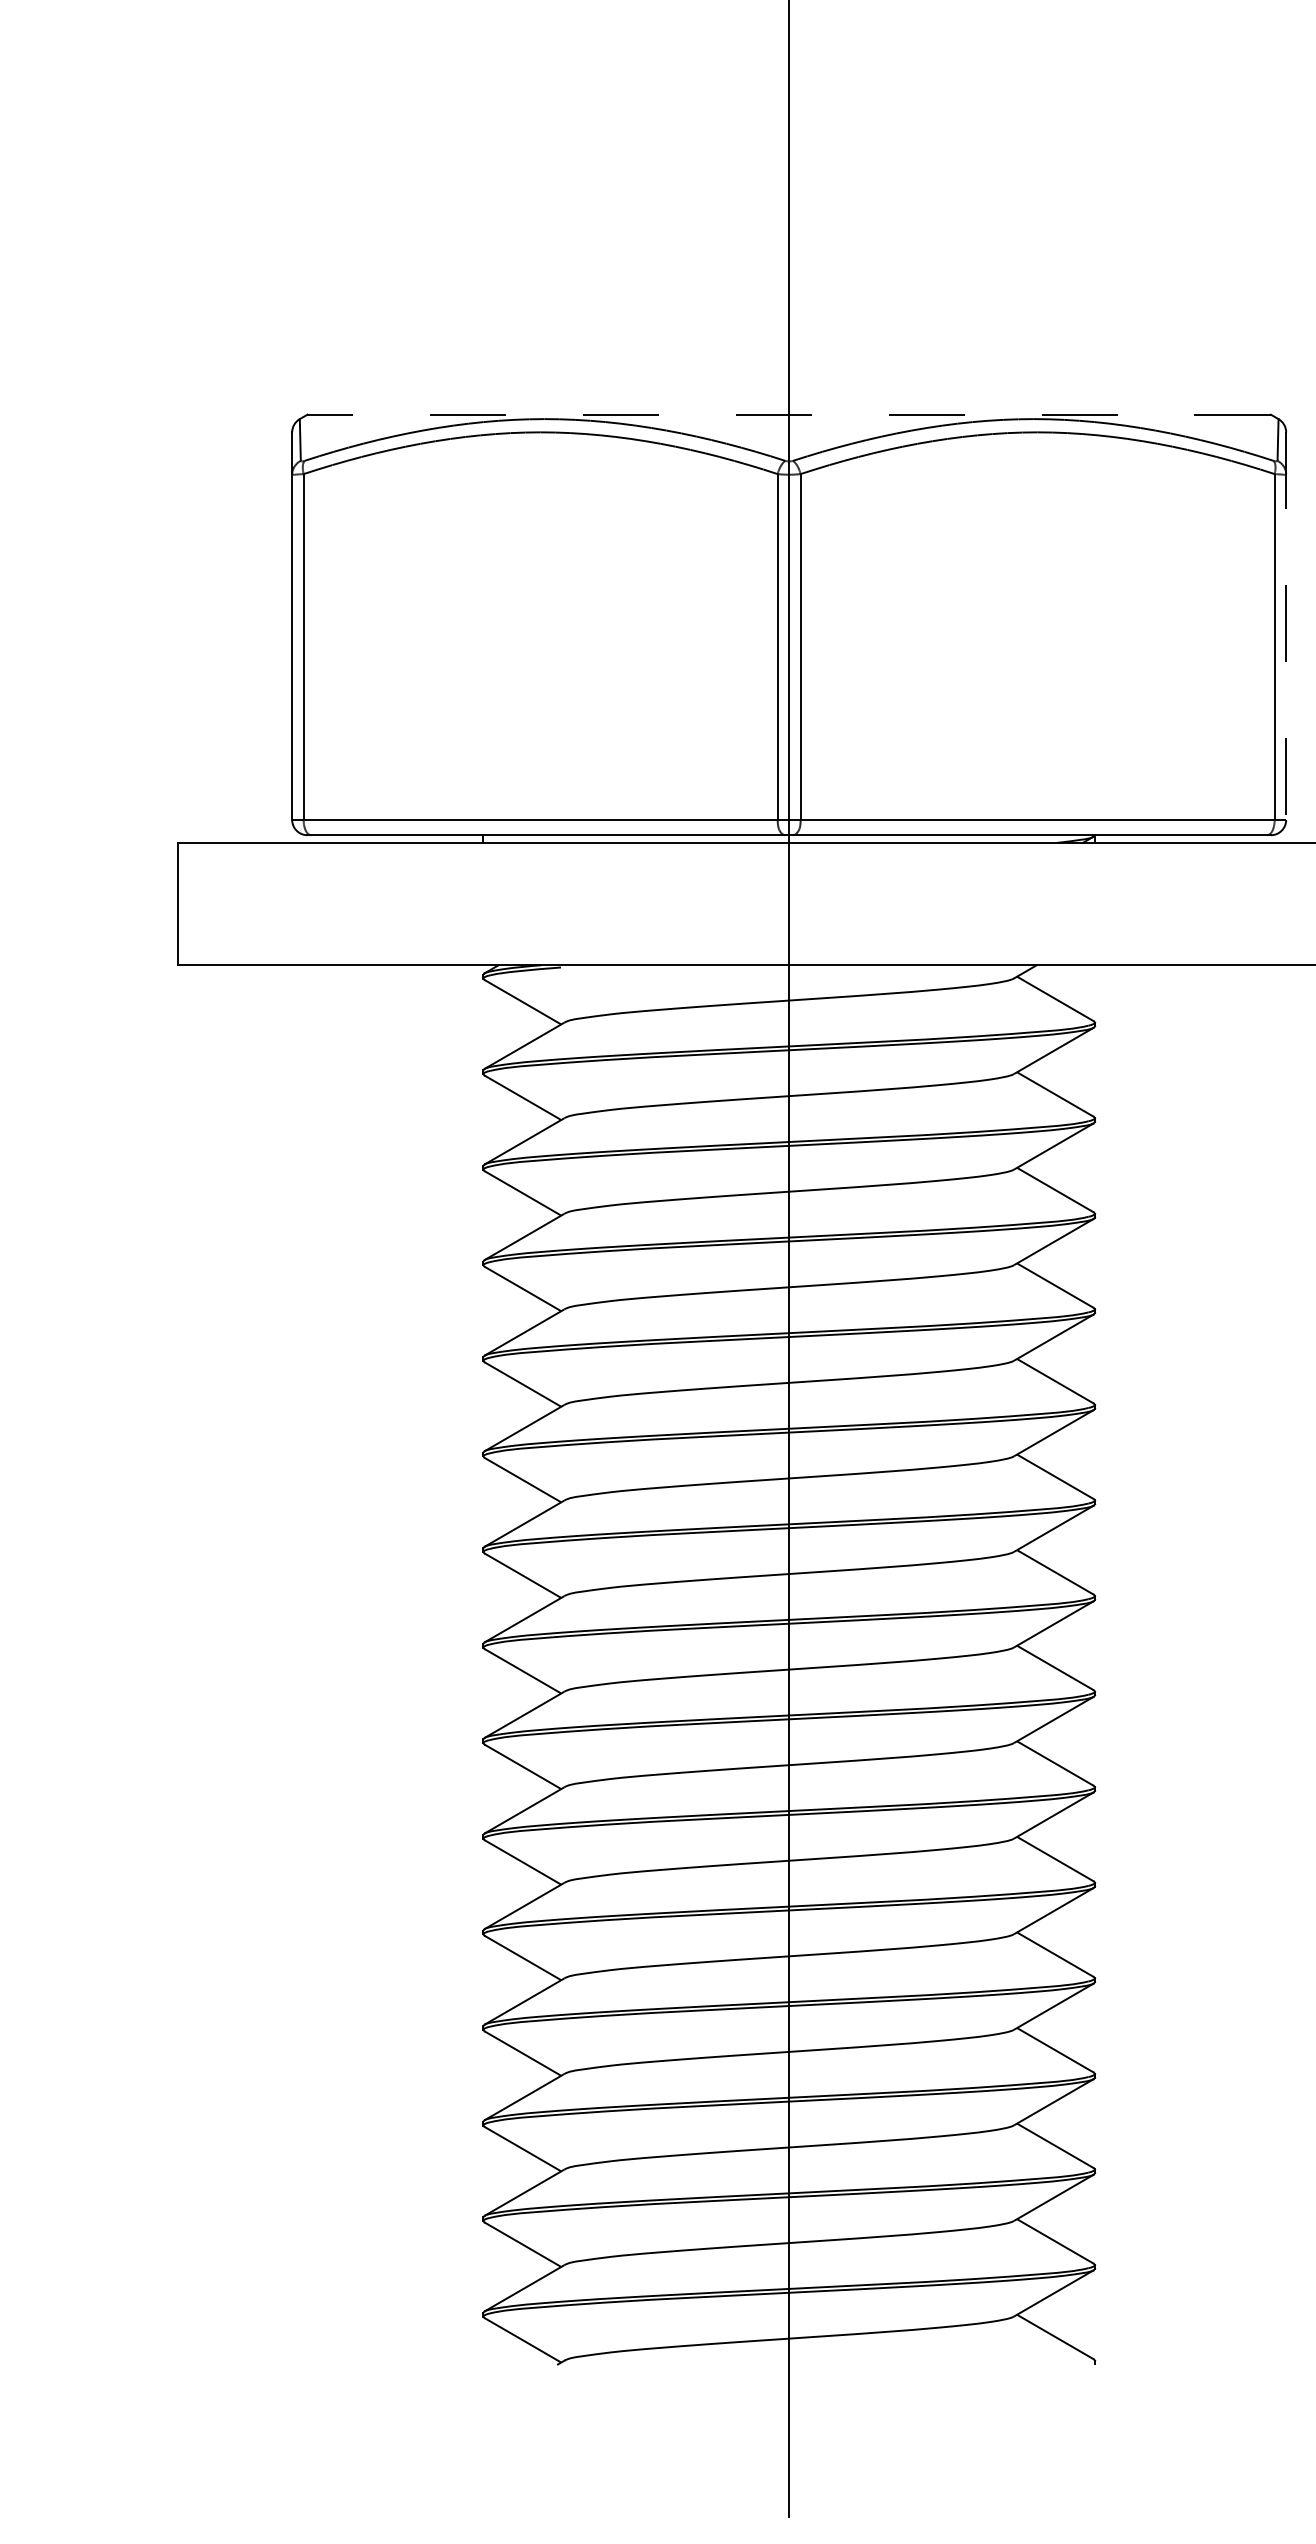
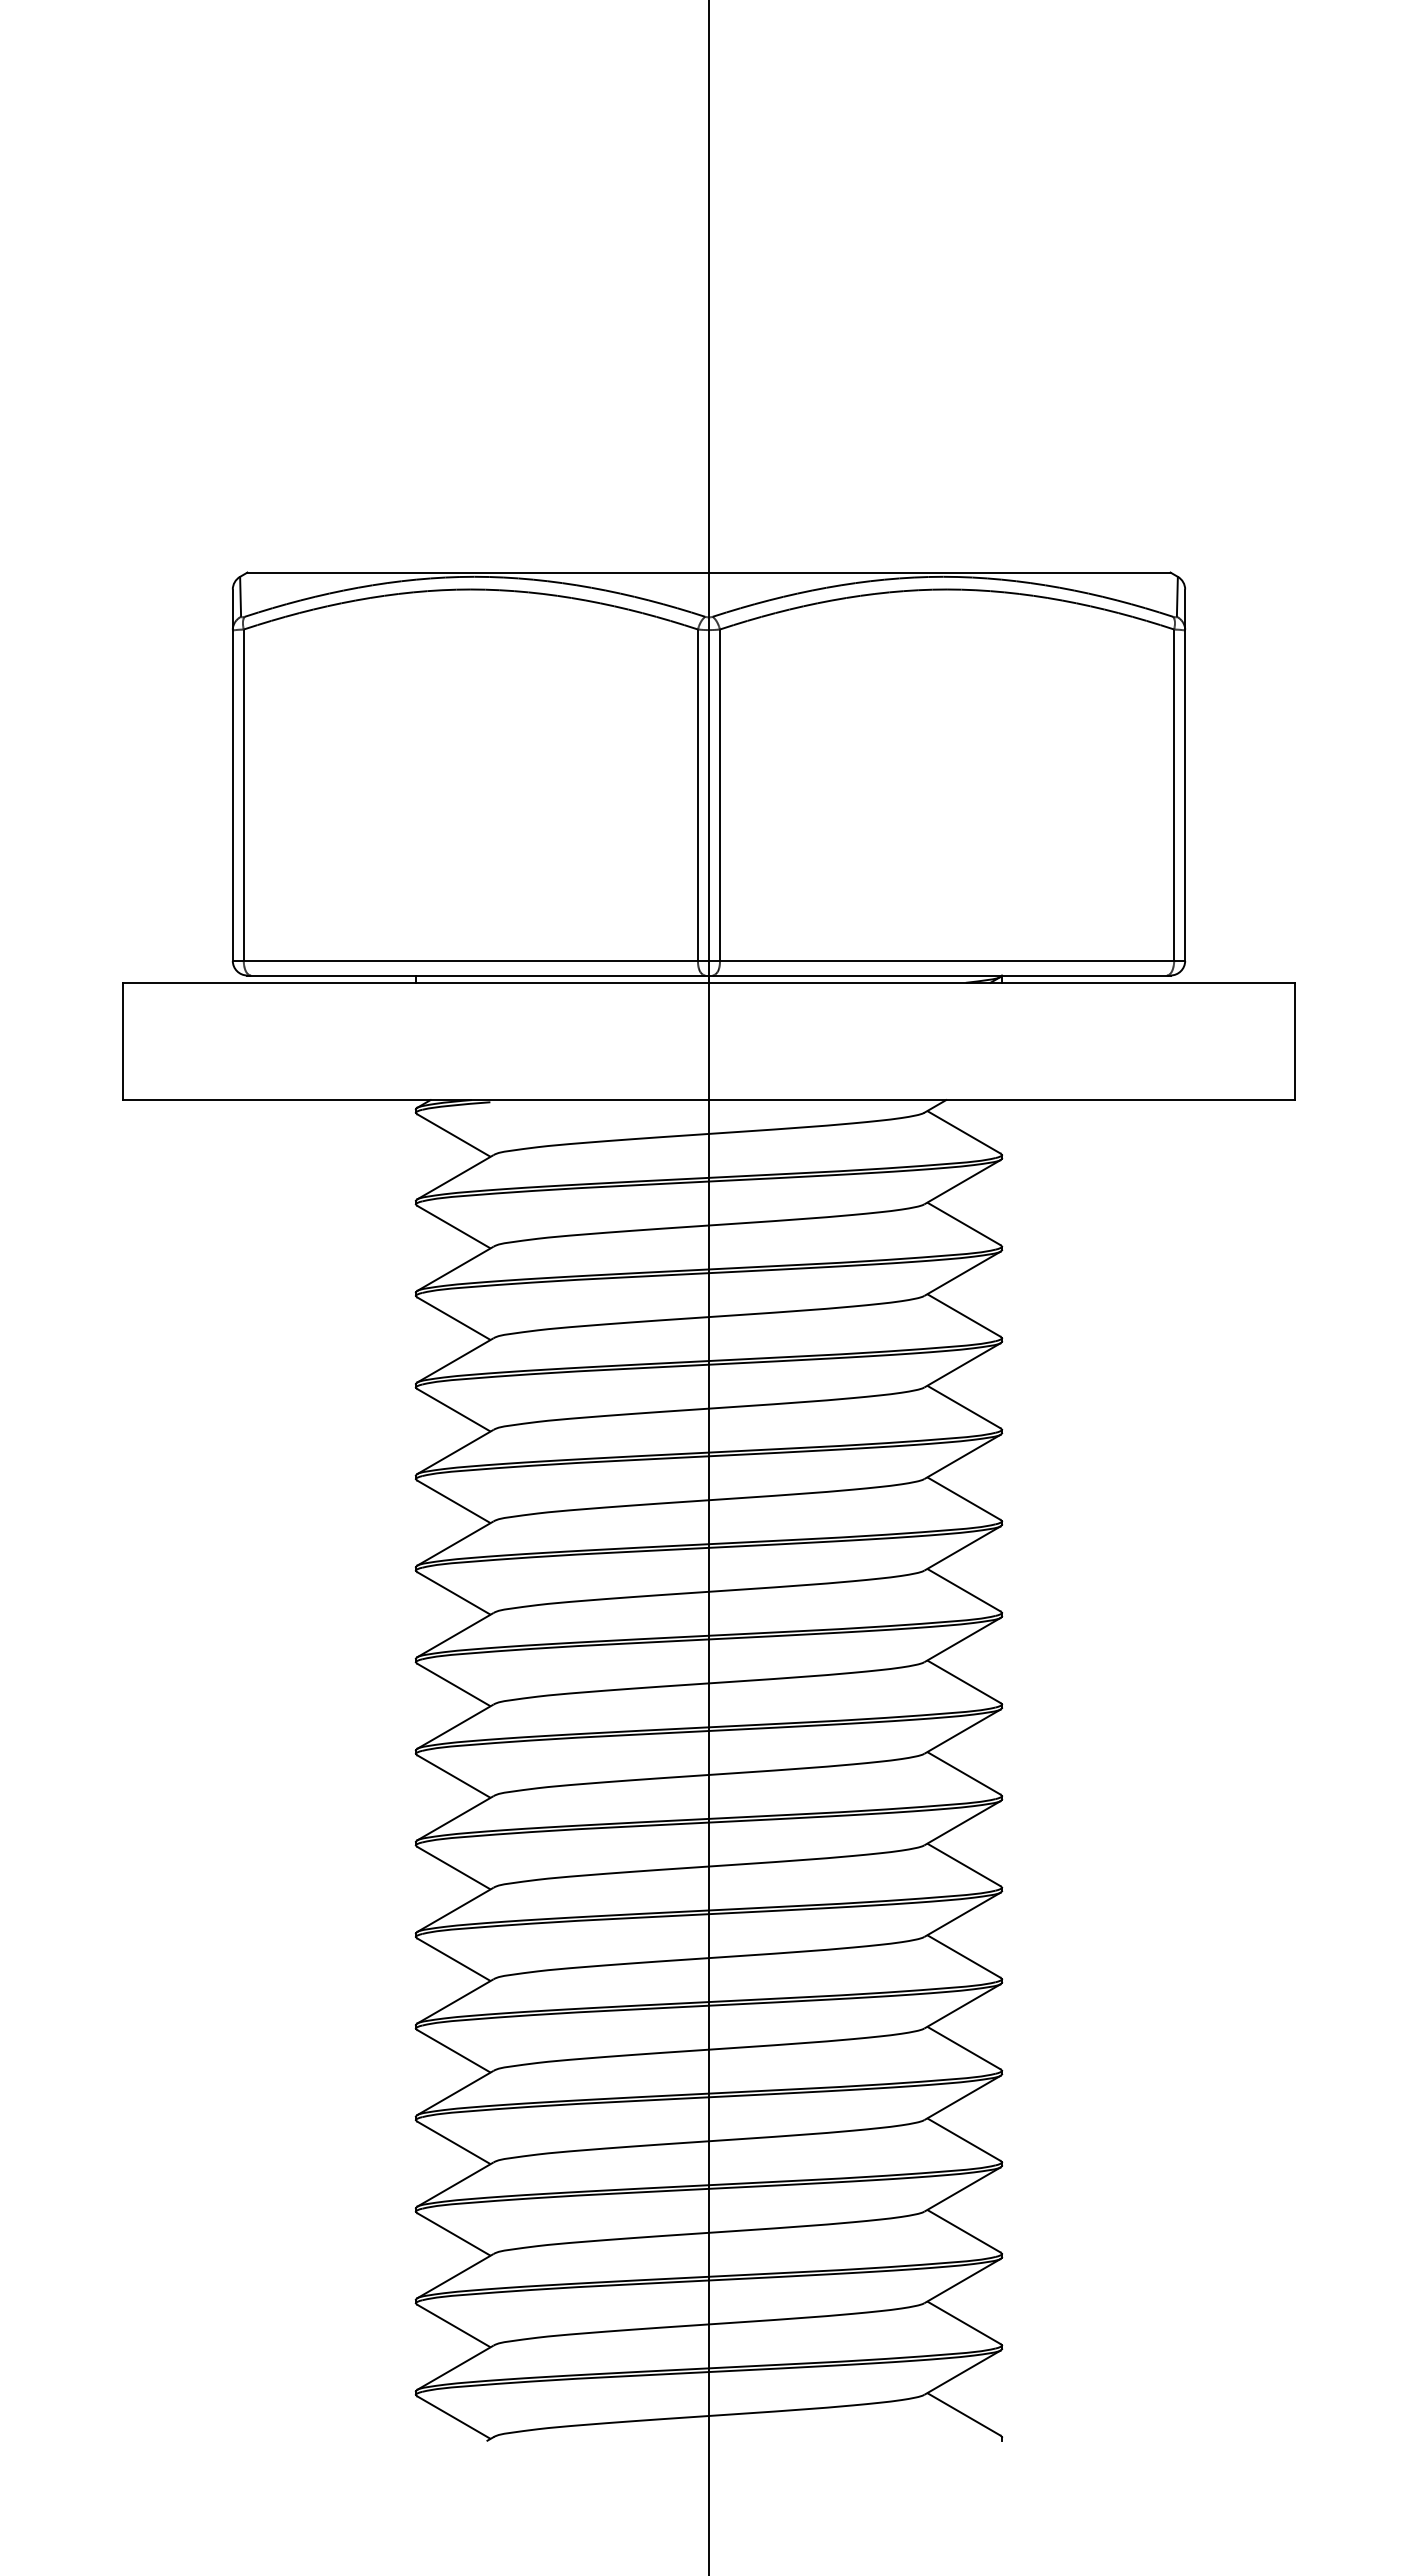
line: (788, 414) -> (708, 572), dashed -> solid
line: (1286, 626) -> (1185, 775), dashed -> solid

